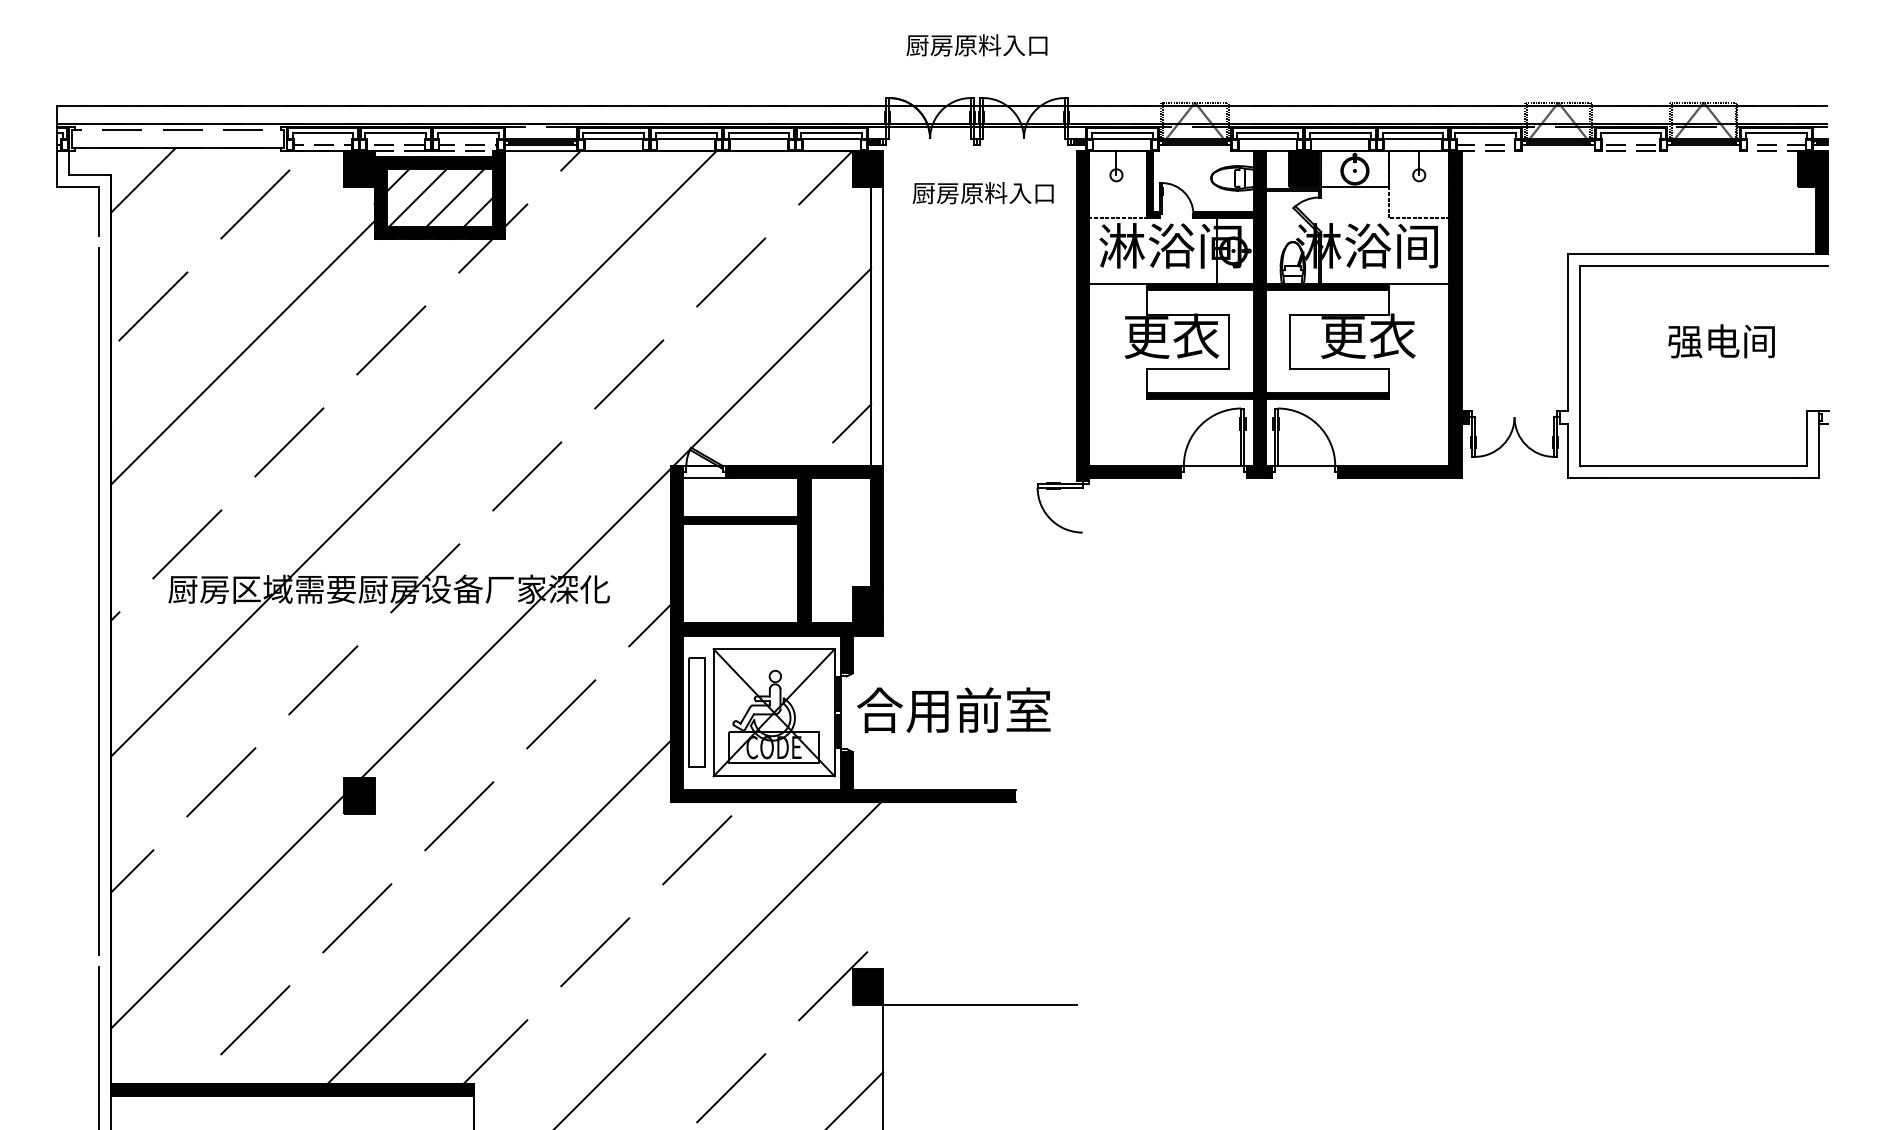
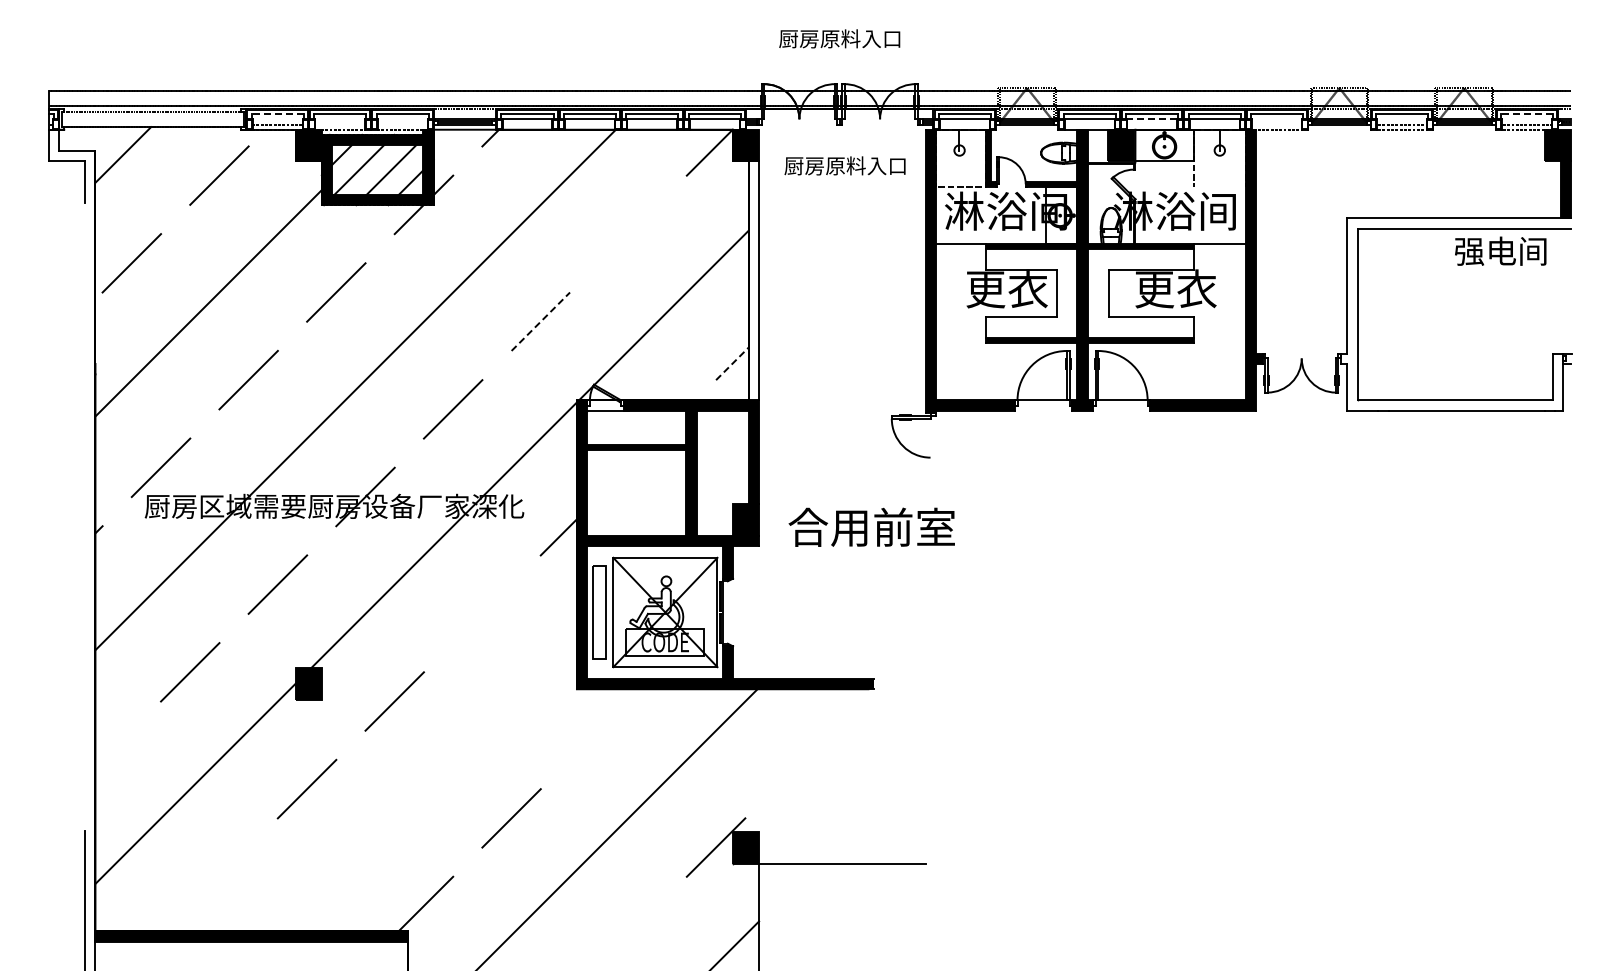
line: (322, 133) -> (277, 114), solid -> dashed
line: (1776, 133) -> (1526, 114), solid -> dashed
line: (1340, 139) -> (1152, 119), solid -> dashed
line: (396, 144) -> (340, 124), removed
line: (468, 144) -> (402, 124), removed
line: (1485, 144) -> (1276, 124), removed
line: (1418, 218) -> (1219, 187), removed
line: (731, 271) -> (628, 233), removed
text: (1721, 340) -> (1500, 250), moved
line: (630, 374) -> (541, 321), solid -> dashed
line: (852, 423) -> (732, 363), solid -> dashed
line: (99, 601) -> (85, 516), removed
text: (953, 709) -> (871, 526), moved
line: (561, 713) -> (482, 613), removed
line: (697, 850) -> (599, 730), removed
line: (132, 871) -> (113, 748), removed
line: (498, 911) -> (428, 783), removed
line: (255, 1019) -> (219, 876), removed
line: (731, 1088) -> (628, 935), removed

